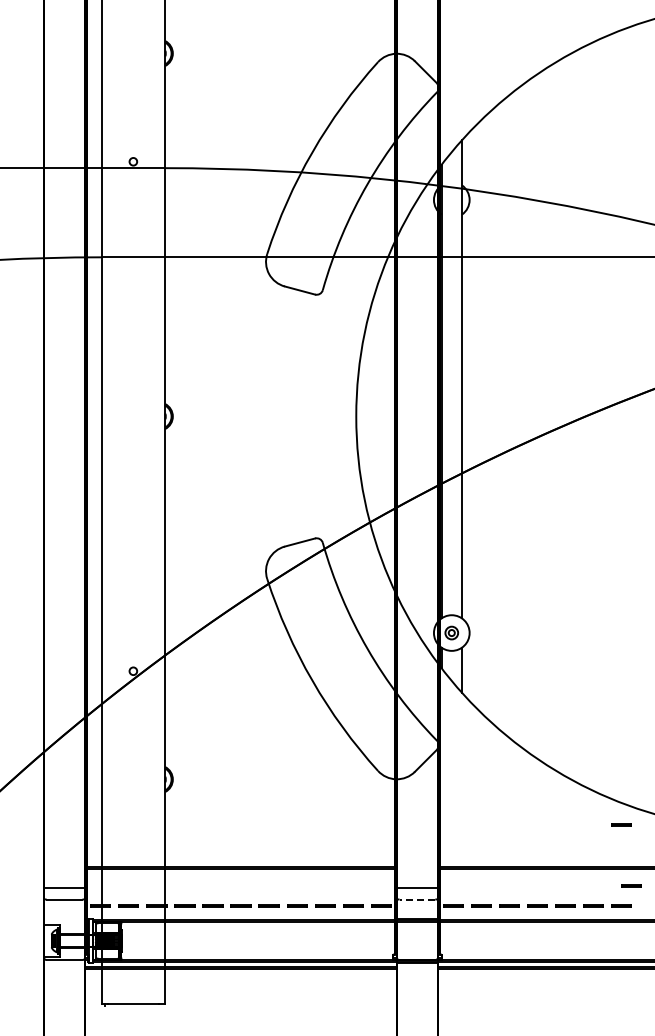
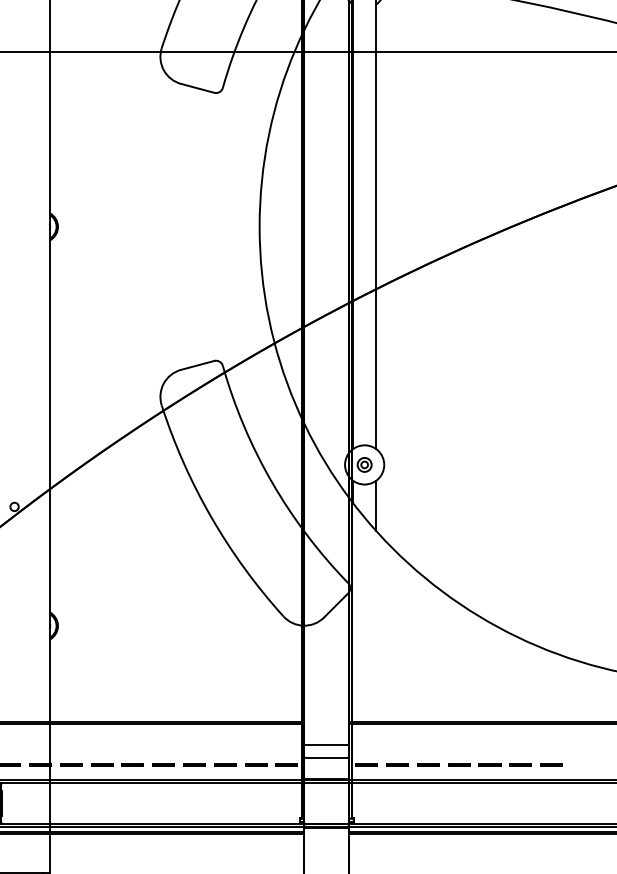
line: (621, 824) -> (551, 675), removed
line: (631, 885) -> (562, 742), removed
line: (417, 899) -> (326, 757), dashed -> solid

